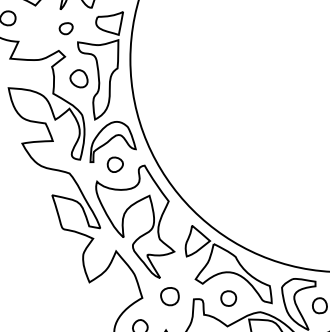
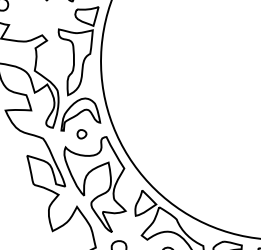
part: (65, 28) -> (49, 17), removed
part: (78, 78) -> (56, 59), removed
part: (114, 164) -> (81, 134), size x0.7

